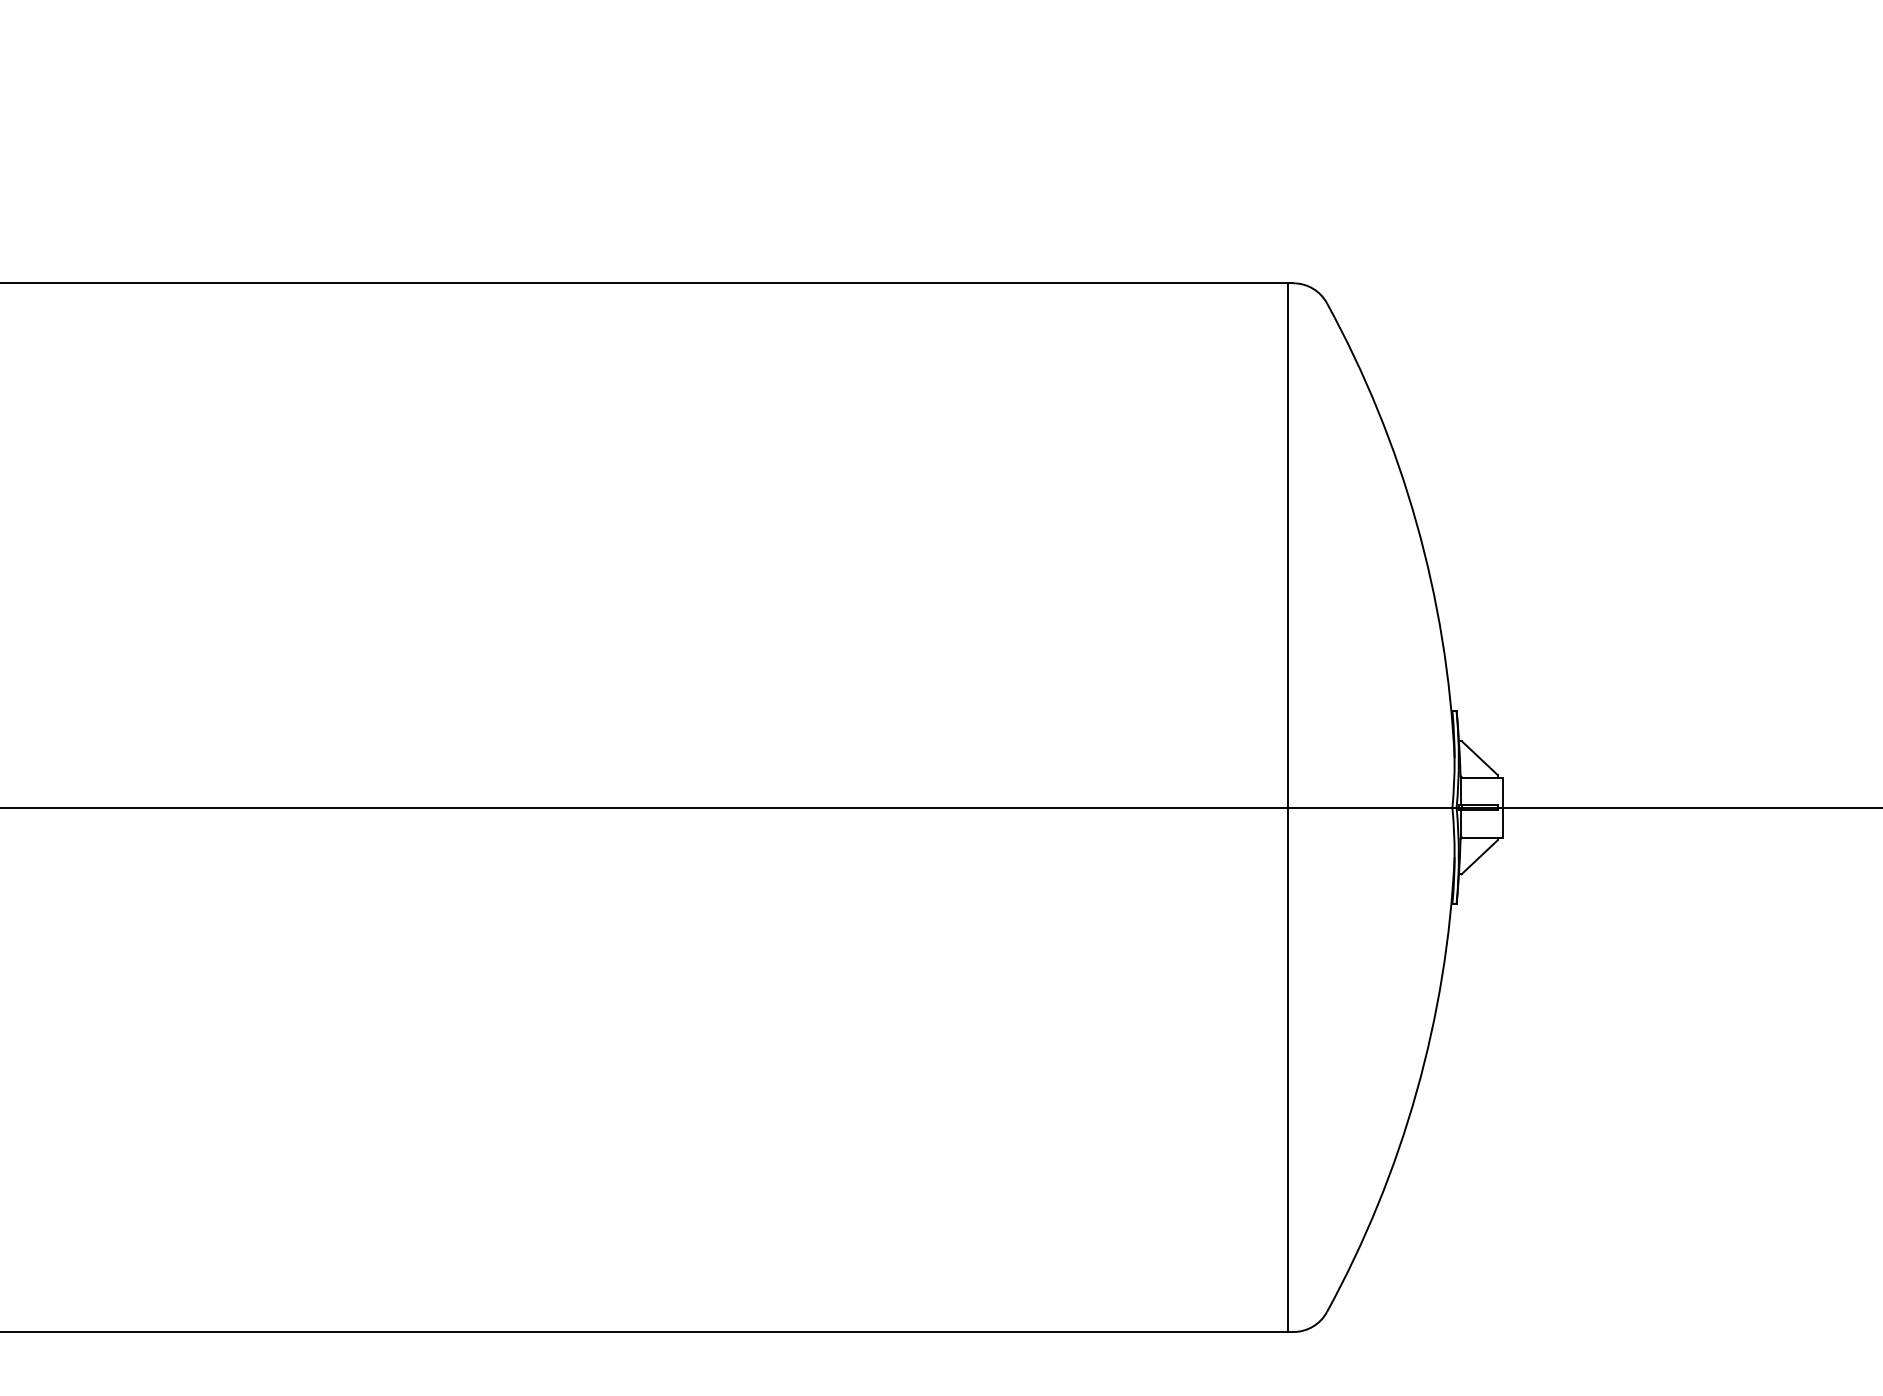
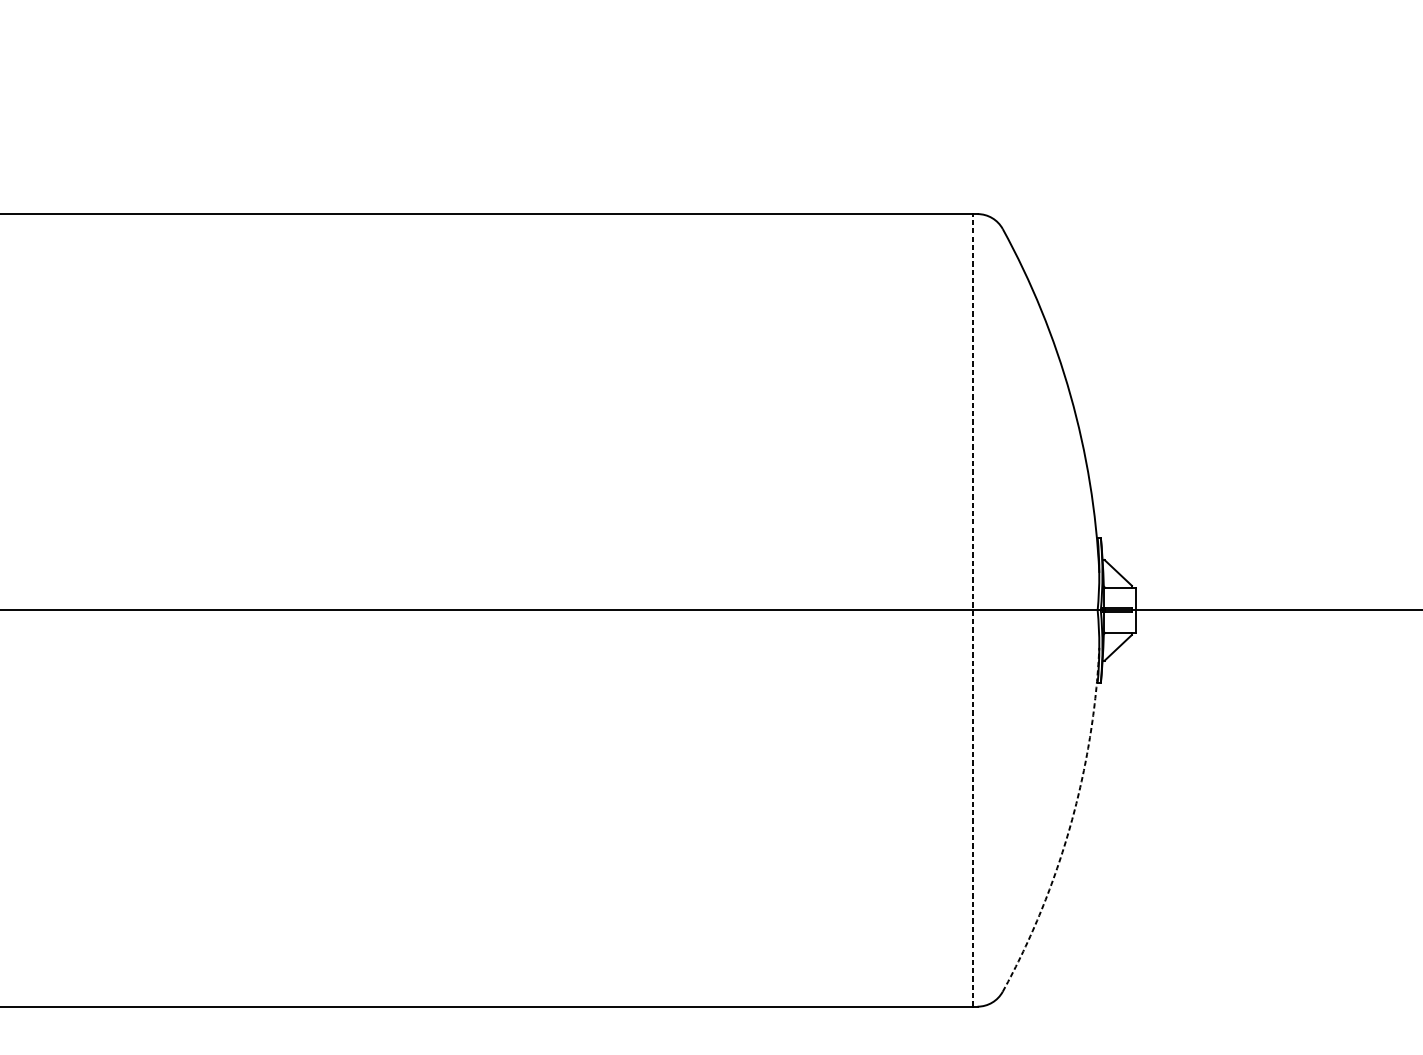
line: (1288, 807) -> (973, 610), solid -> dashed
arc: (1416, 1092) -> (1070, 825), solid -> dashed

